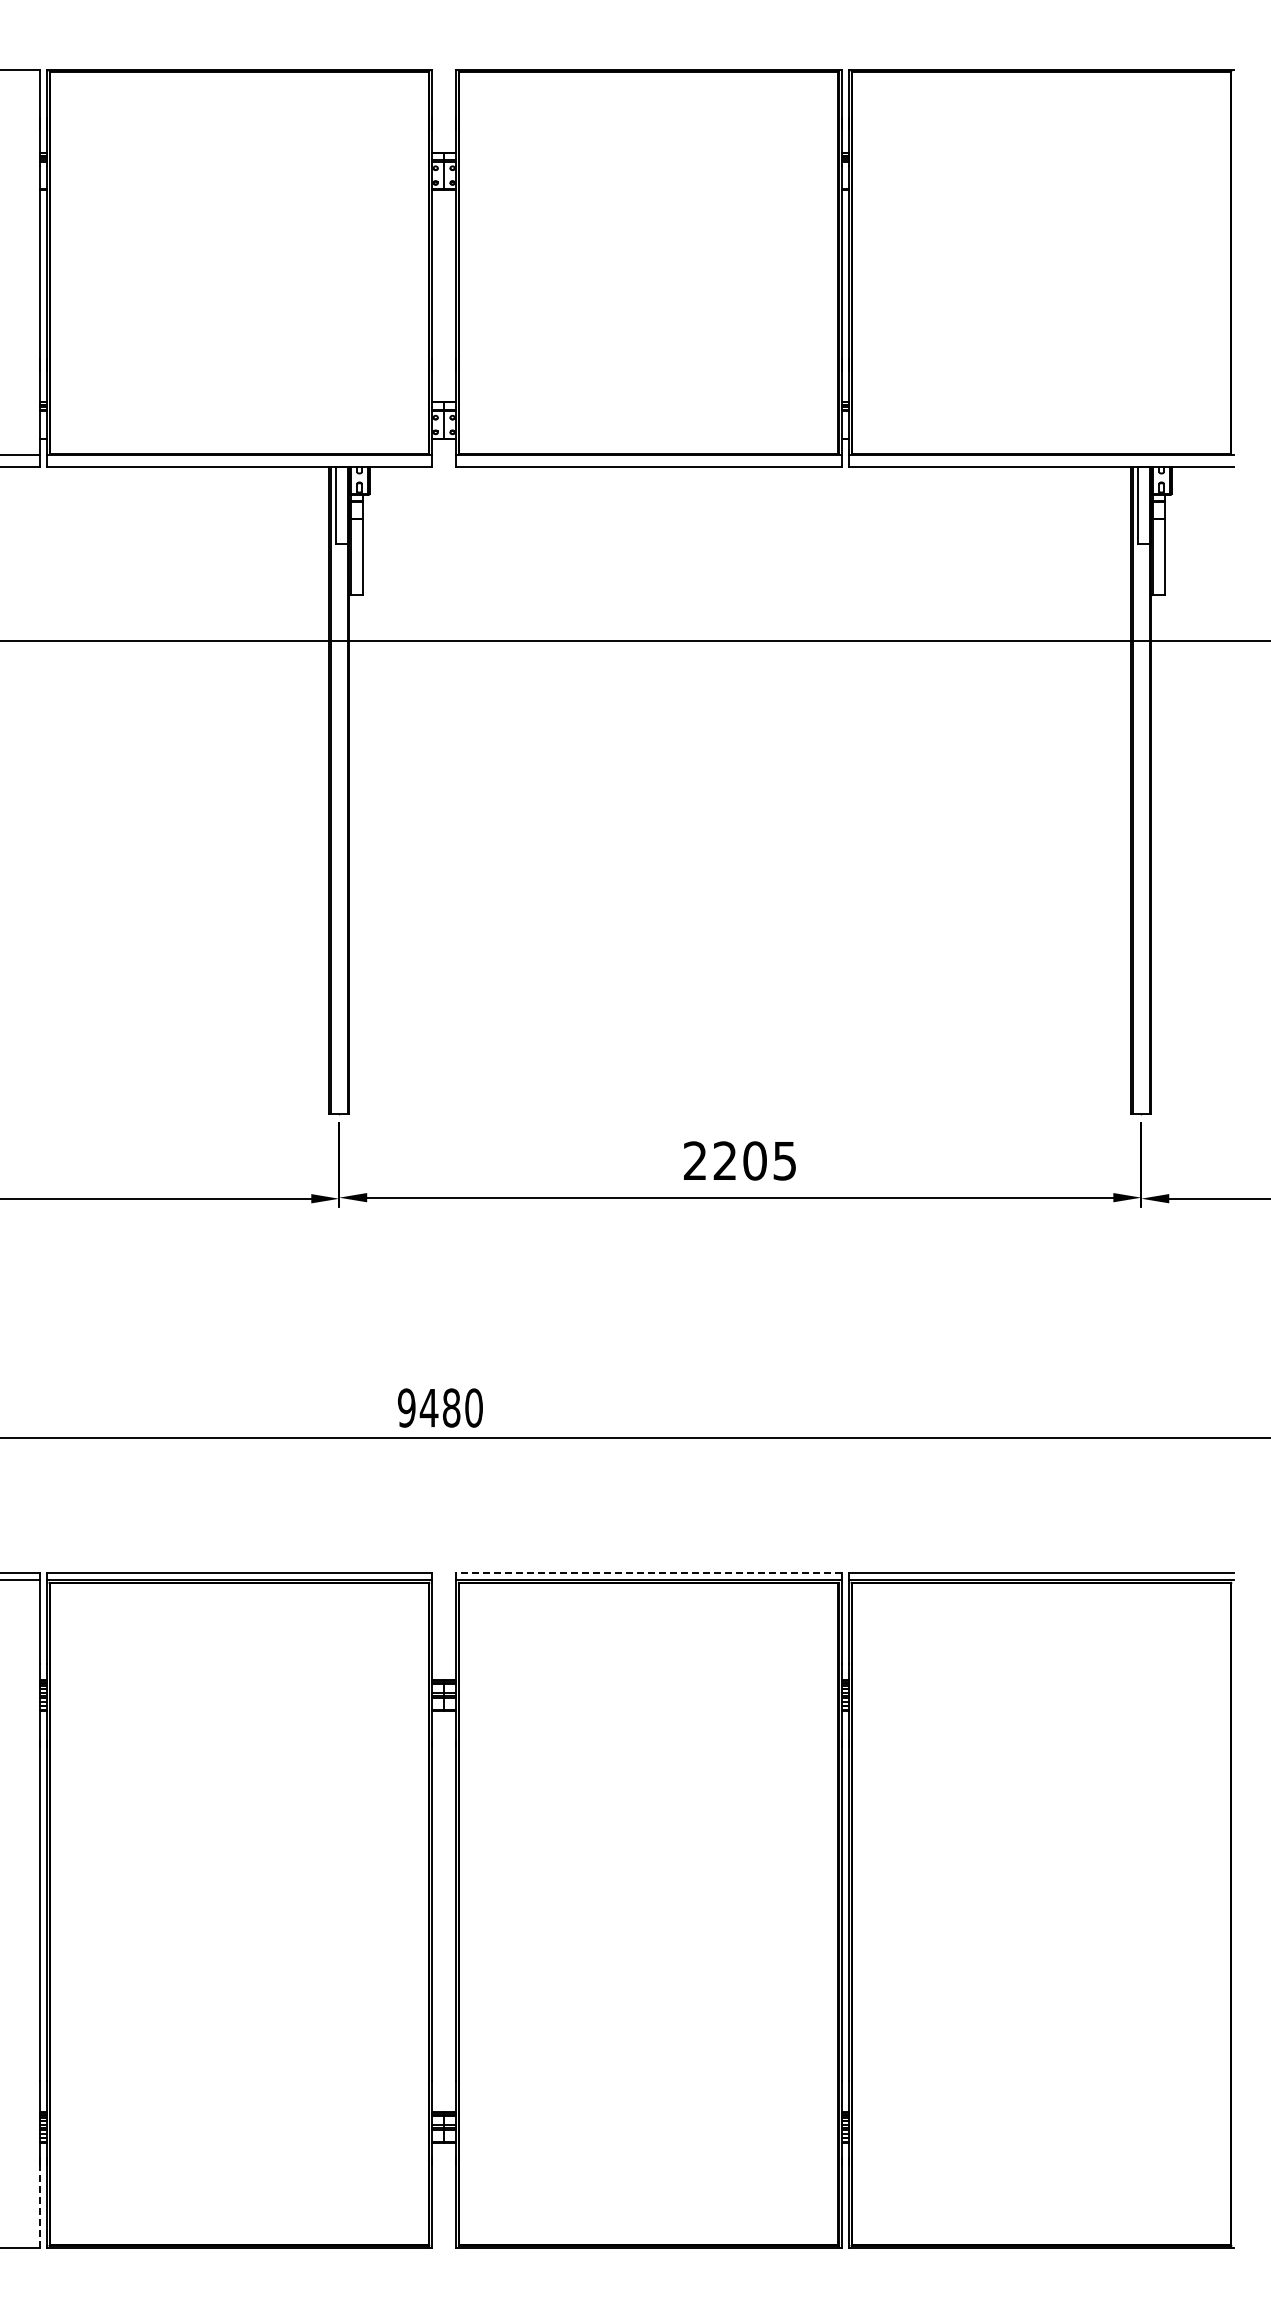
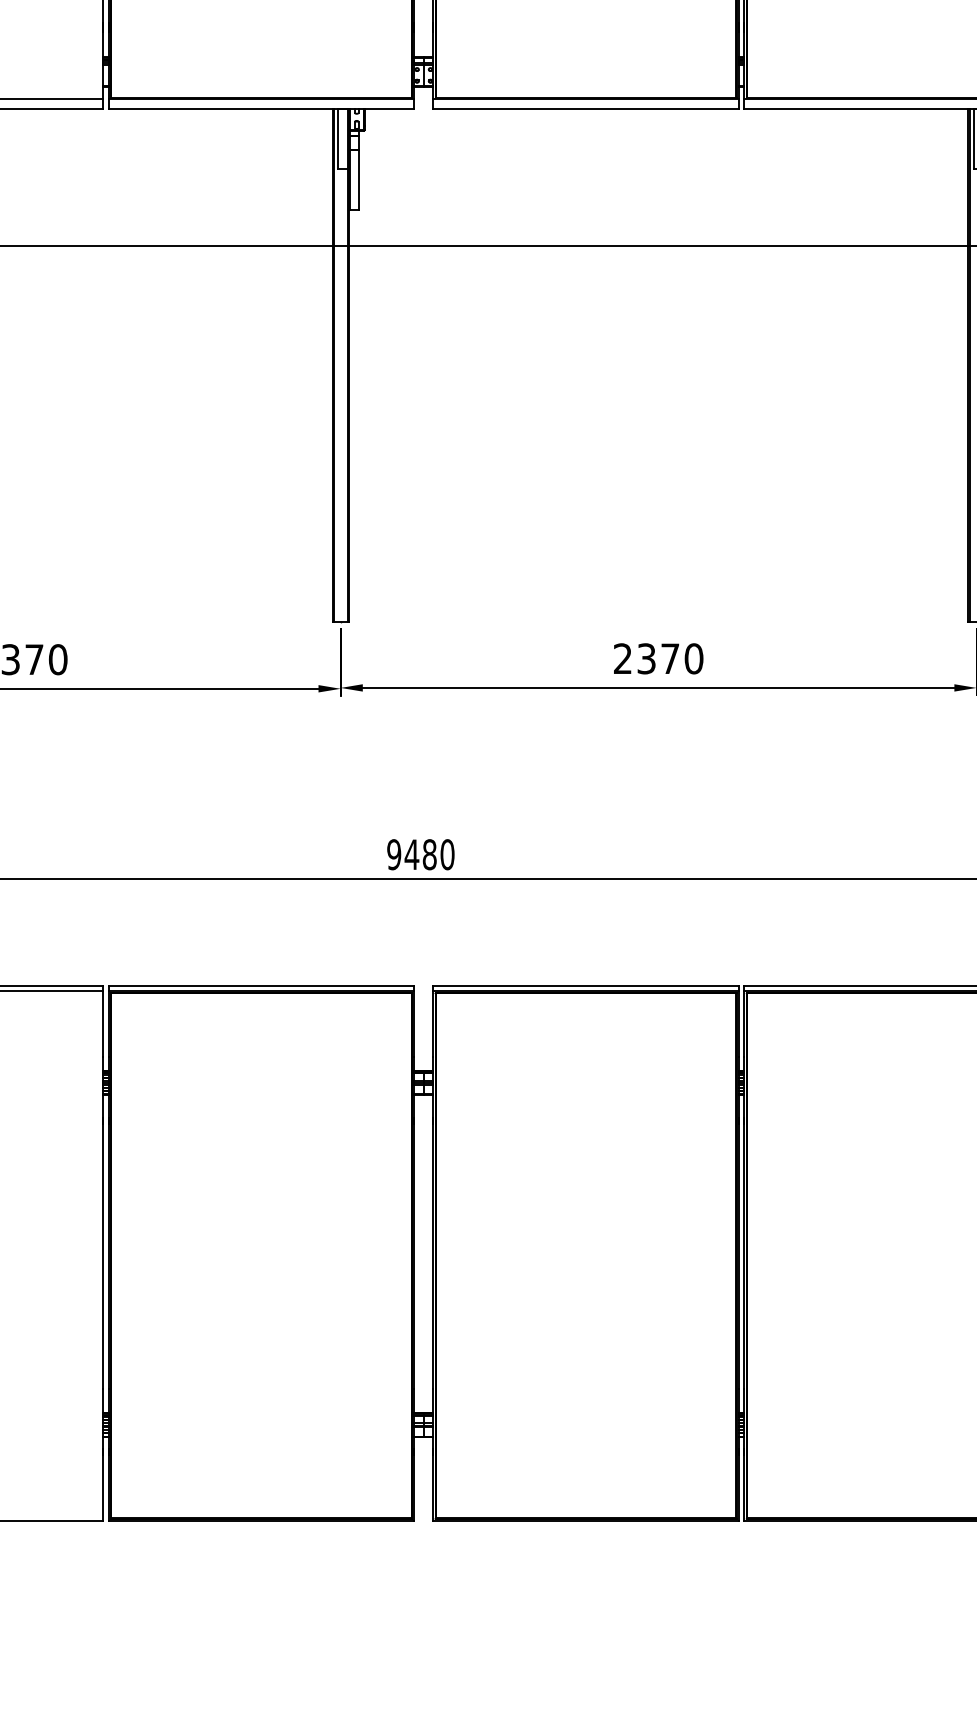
text: (754, 1160) -> (669, 658), 2205 -> 2370
line: (648, 1573) -> (585, 985), dashed -> solid
line: (39, 2206) -> (103, 1487), dashed -> solid

